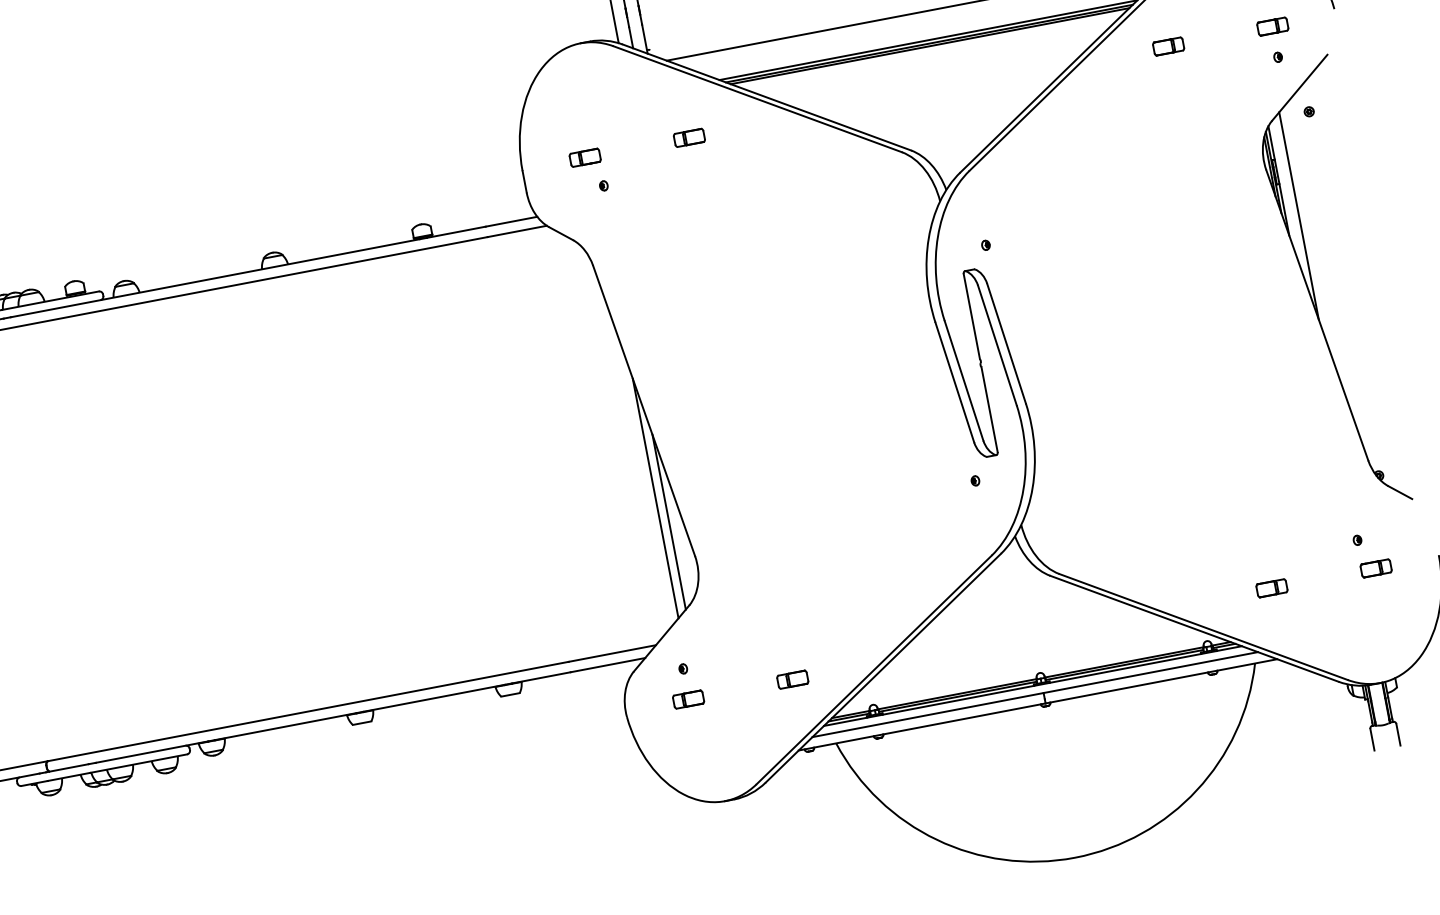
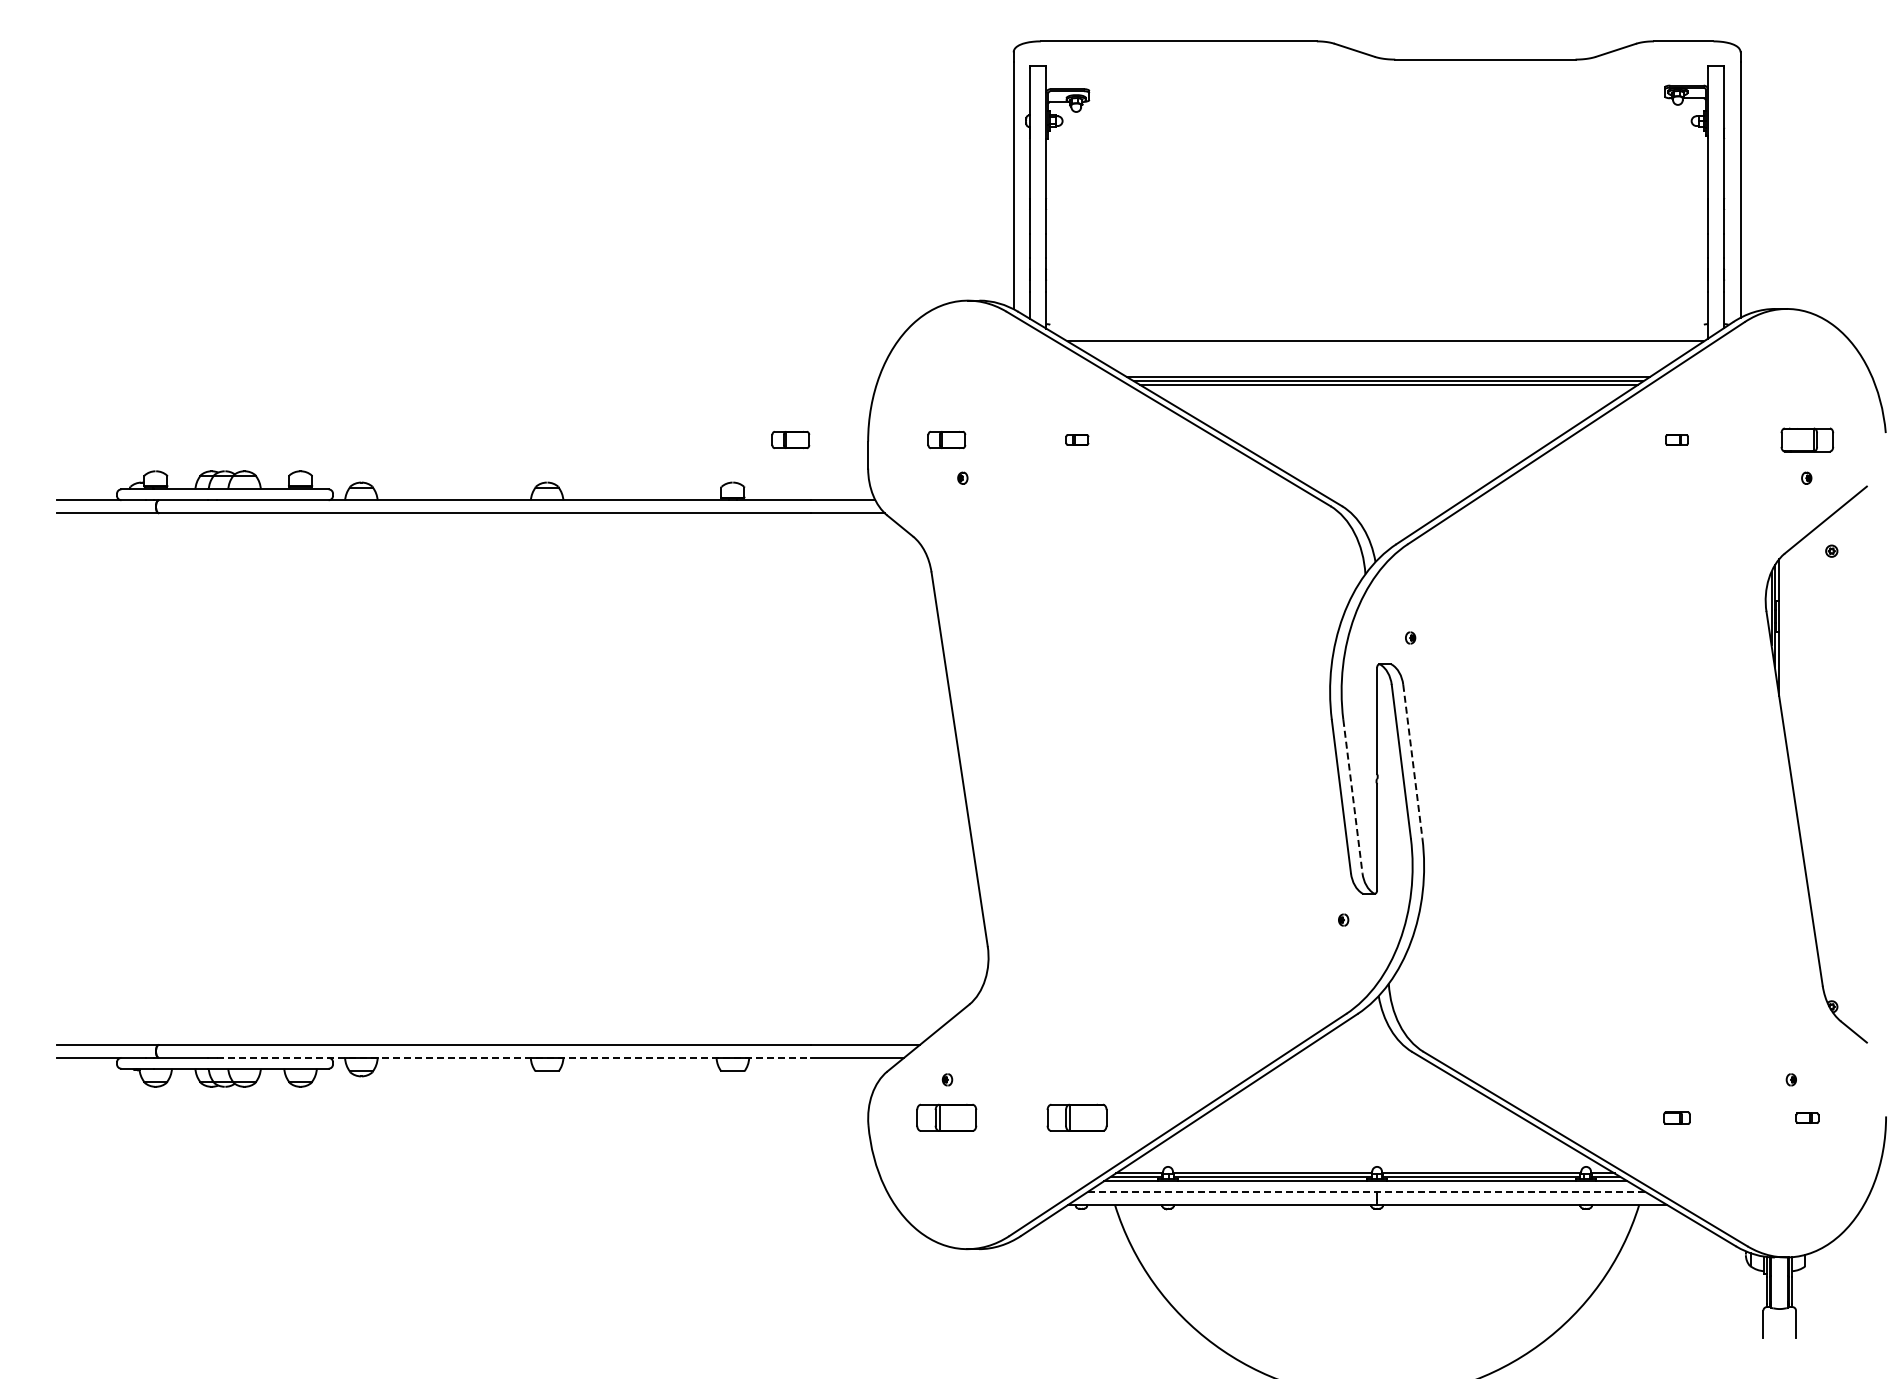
part: (1272, 26) -> (1807, 439), size x1.4
part: (1168, 46) -> (1676, 439), size x0.6
part: (689, 137) -> (1077, 439), size x0.6
part: (460, 181) -> (790, 439), added
line: (1299, 215) -> (1795, 674), removed
line: (1006, 344) -> (1412, 762), solid -> dashed
line: (963, 381) -> (1352, 797), solid -> dashed
line: (655, 498) -> (953, 867), removed
line: (669, 521) -> (964, 898), removed
part: (1376, 568) -> (1807, 1118), size x0.6
part: (1271, 588) -> (1676, 1118), size x0.7
part: (793, 680) -> (1077, 1118), size x1.6
line: (1035, 694) -> (1366, 1191), solid -> dashed
part: (688, 699) -> (946, 1118), size x1.6
line: (333, 717) -> (514, 1057), solid -> dashed

